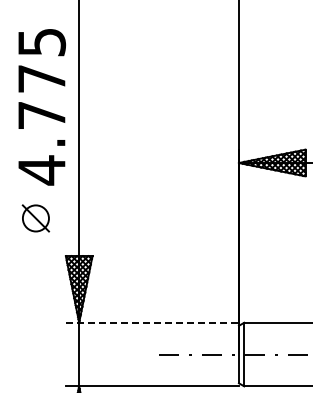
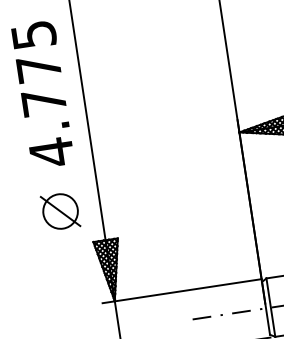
text: (41, 107) -> (42, 94), moved
part: (35, 218) -> (60, 211), size x1.43
line: (152, 322) -> (182, 290), dashed -> solid

